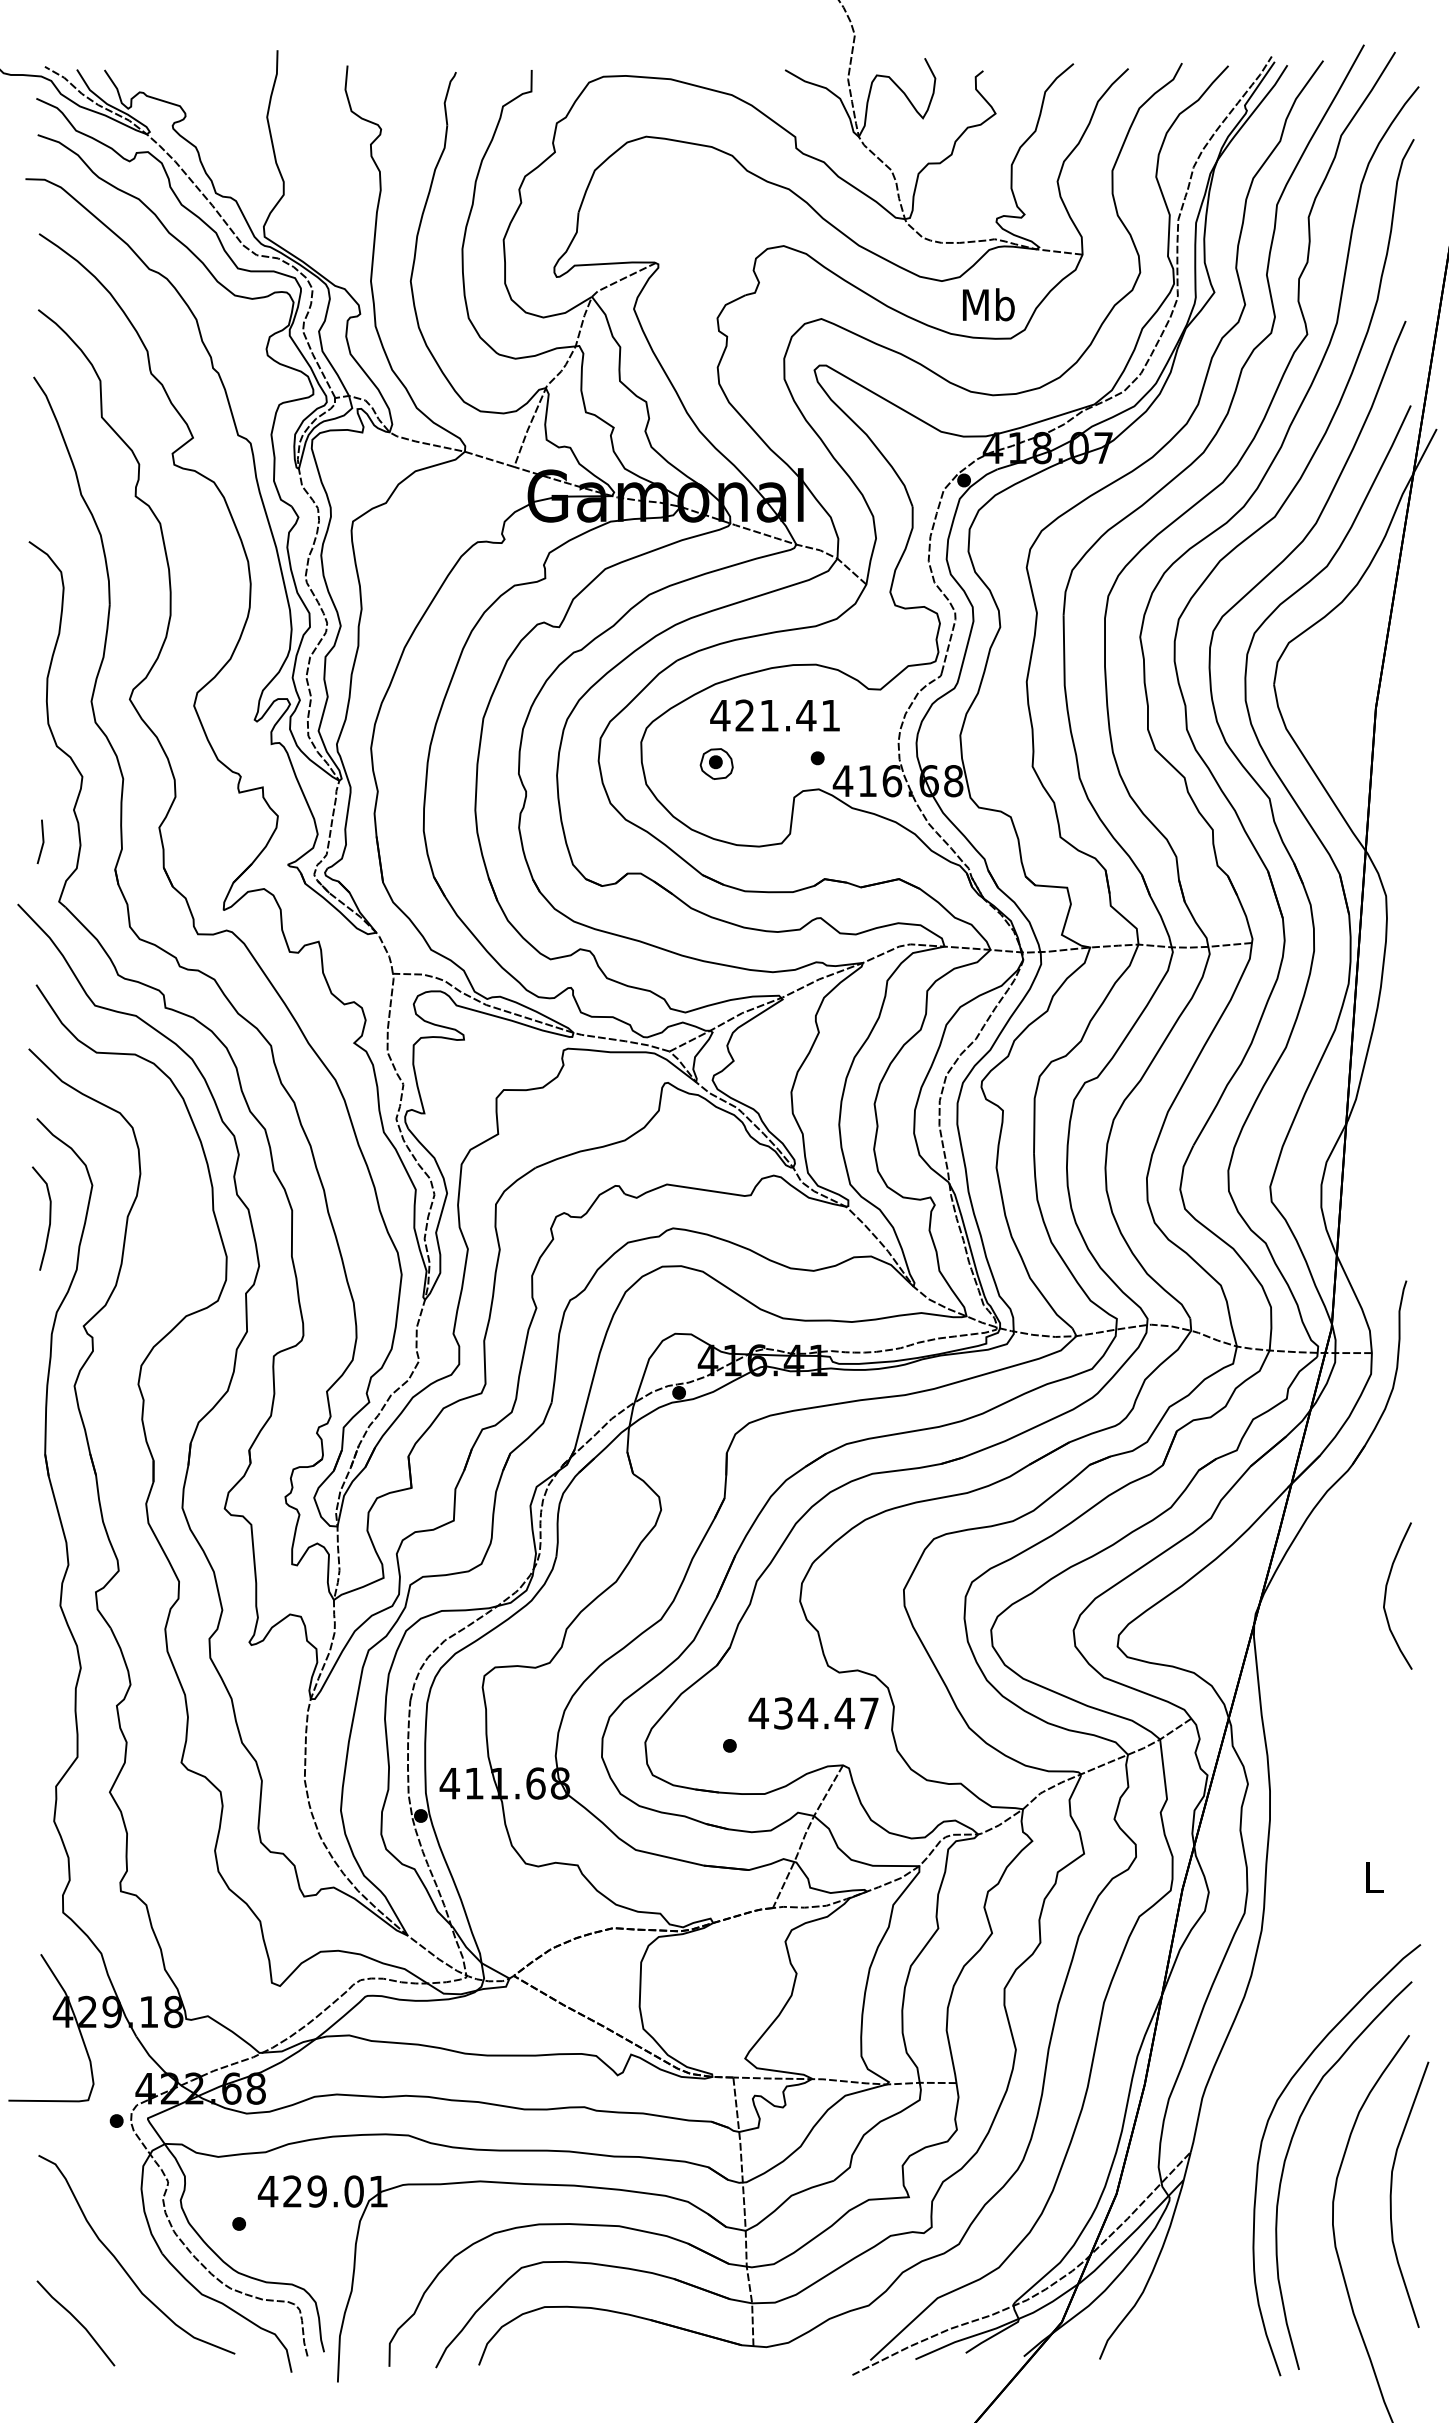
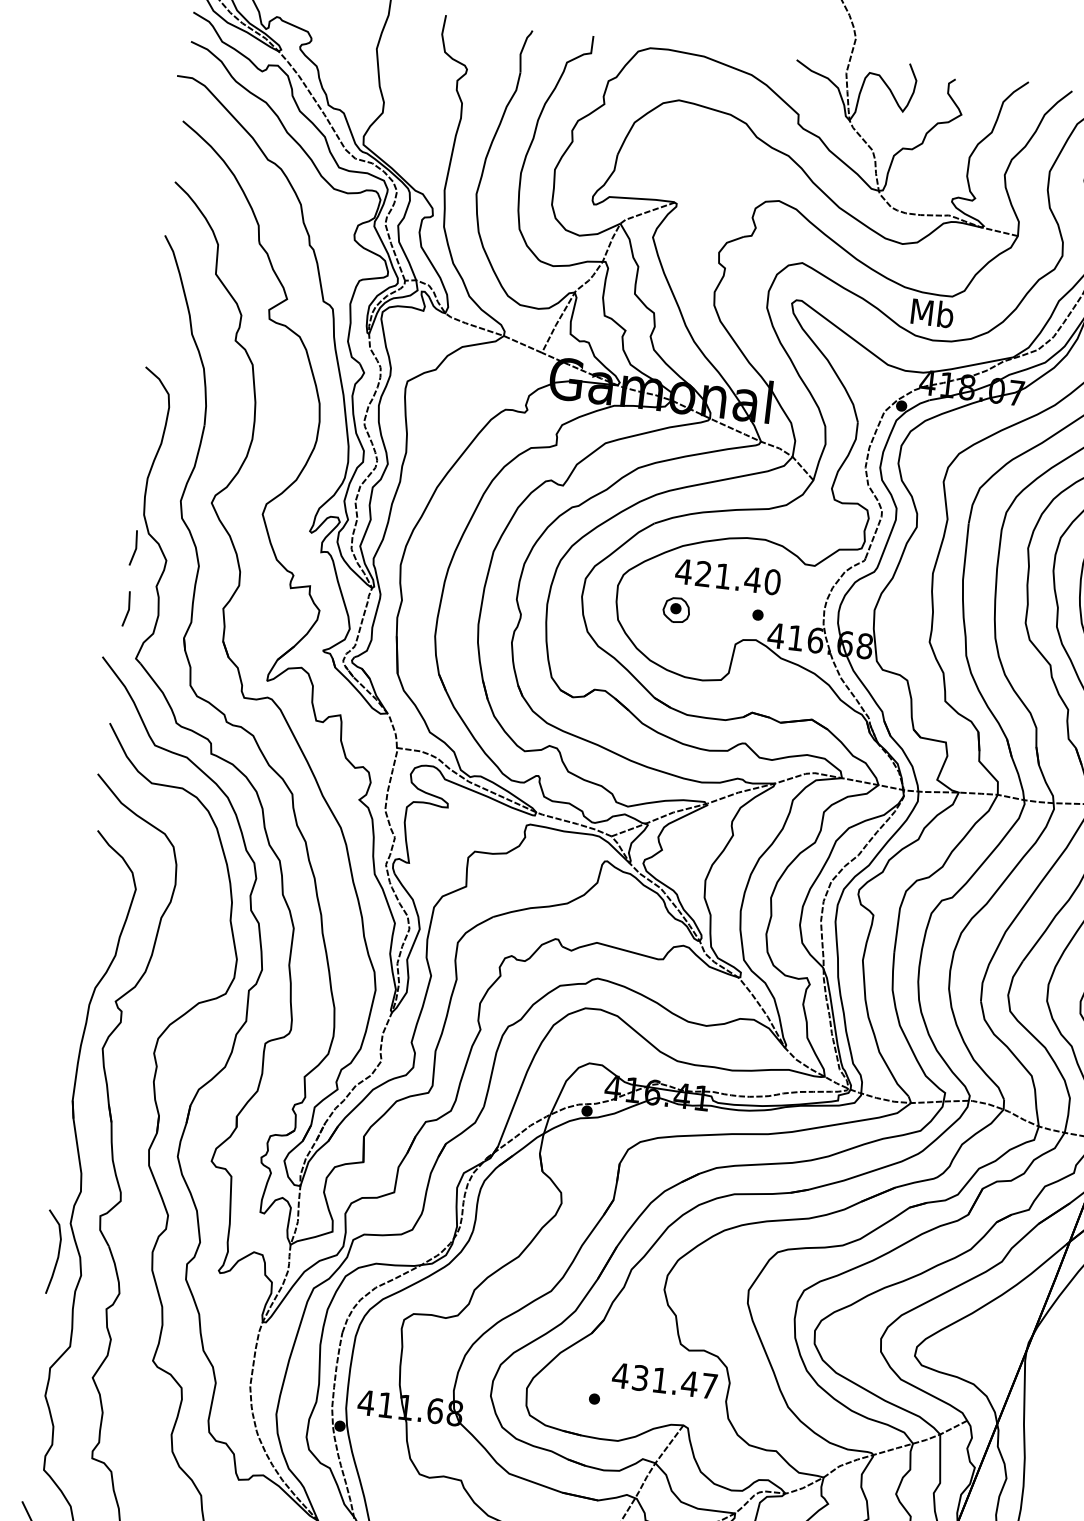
text: (988, 304) -> (932, 312), moved
text: (830, 715) -> (772, 582), 421.41 -> 421.40
line: (42, 765) -> (135, 547), added
curve: (49, 1218) -> (58, 1252), moved
text: (807, 1713) -> (659, 1380), 434.47 -> 431.47

